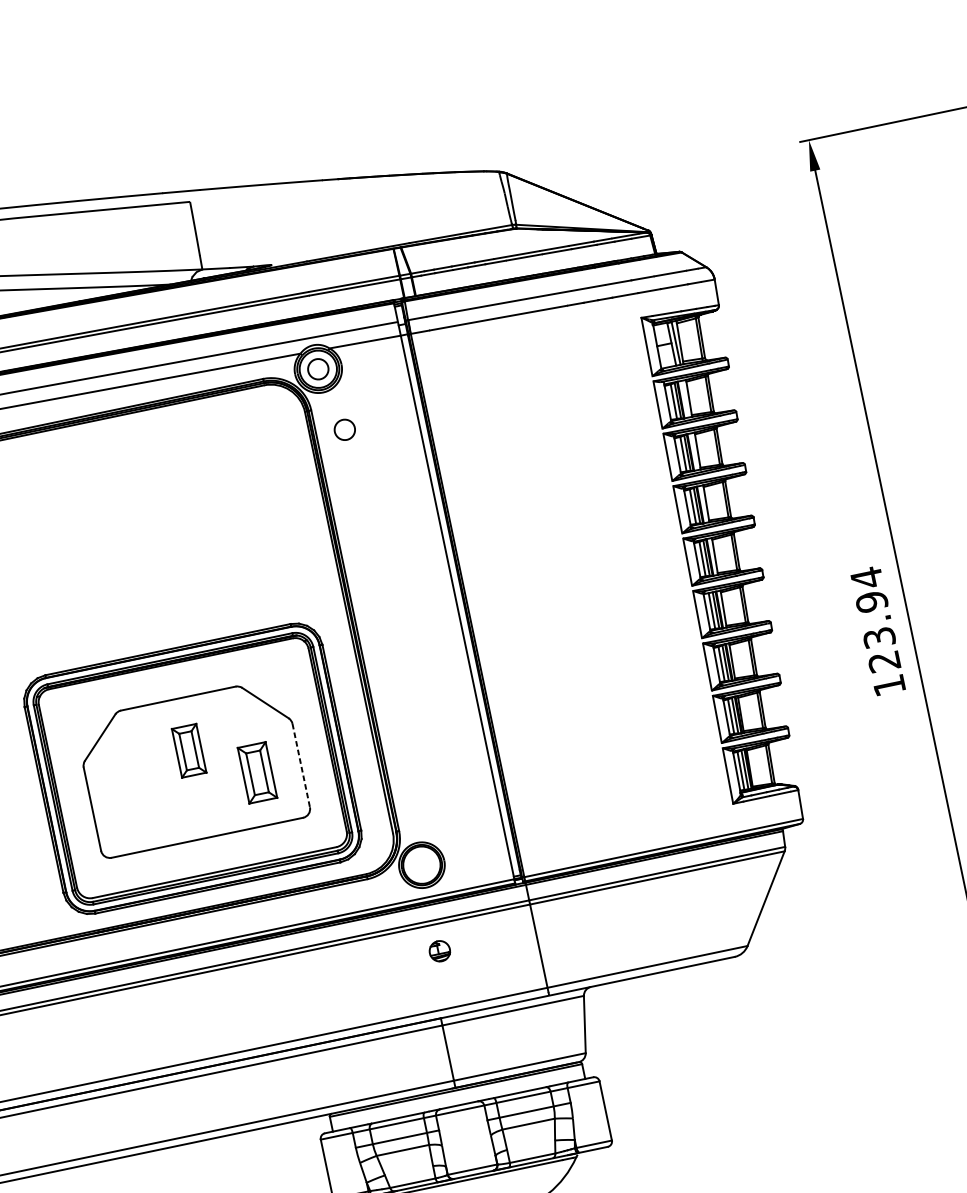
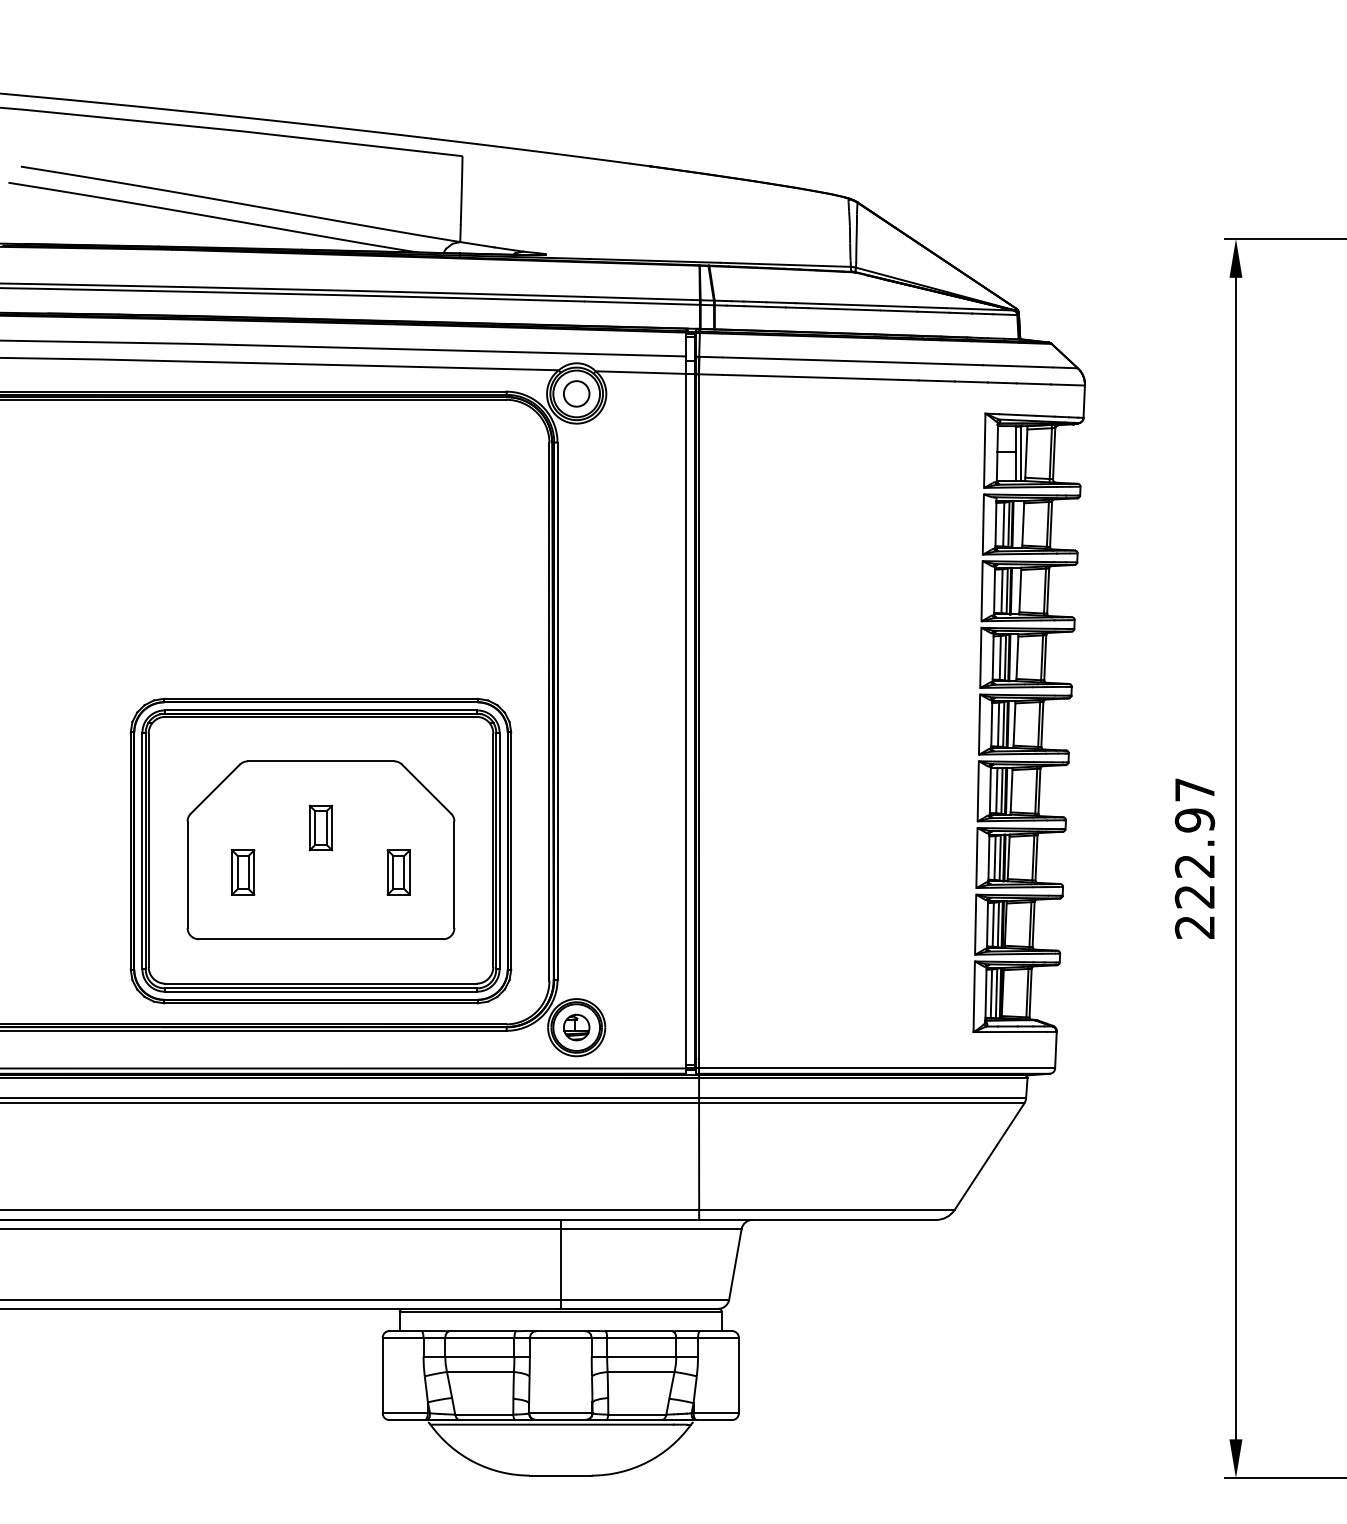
circle: (344, 429) -> (593, 474), removed
text: (877, 631) -> (1194, 857), 123.94 -> 222.97
part: (188, 750) -> (320, 827), size x0.71
line: (301, 766) -> (454, 875), dashed -> solid
part: (257, 772) -> (398, 872), size x0.62
part: (135, 798) -> (243, 872), added
part: (439, 951) -> (576, 1027), moved

